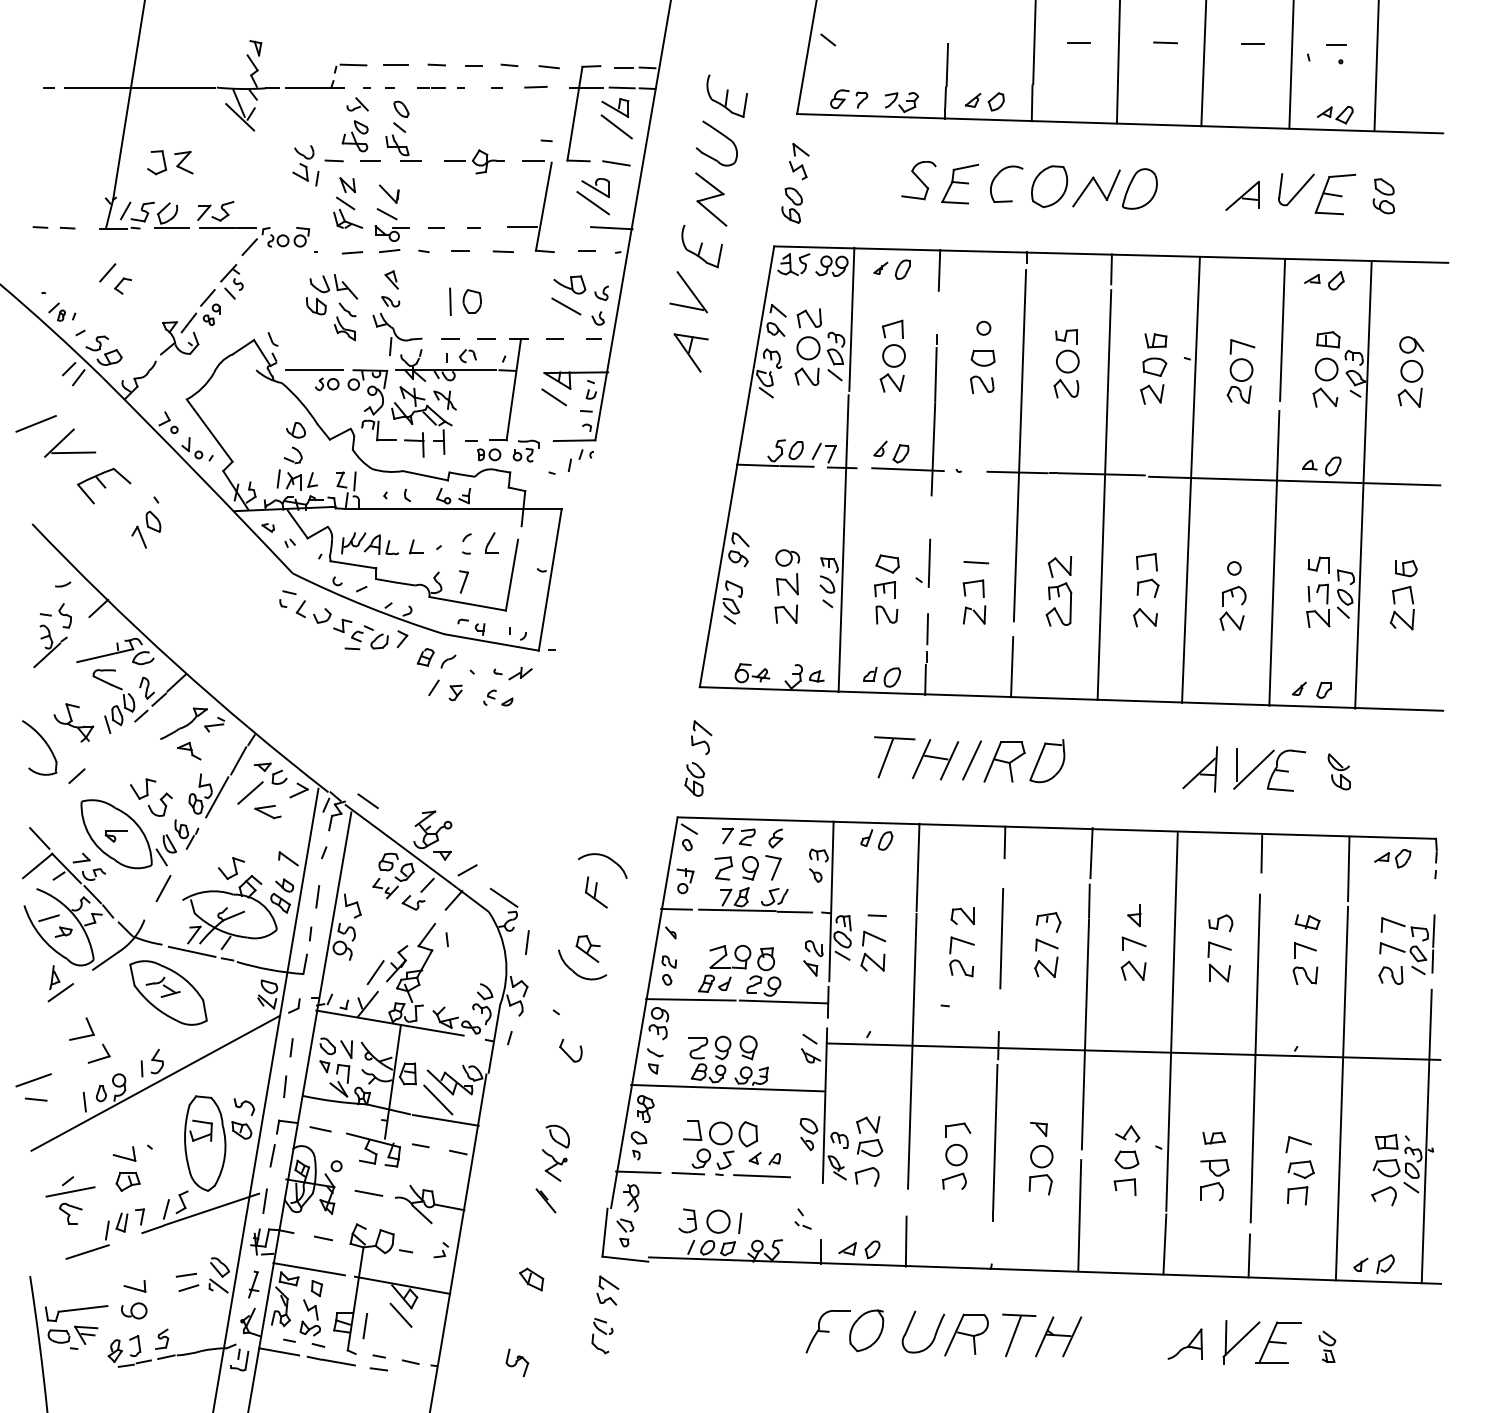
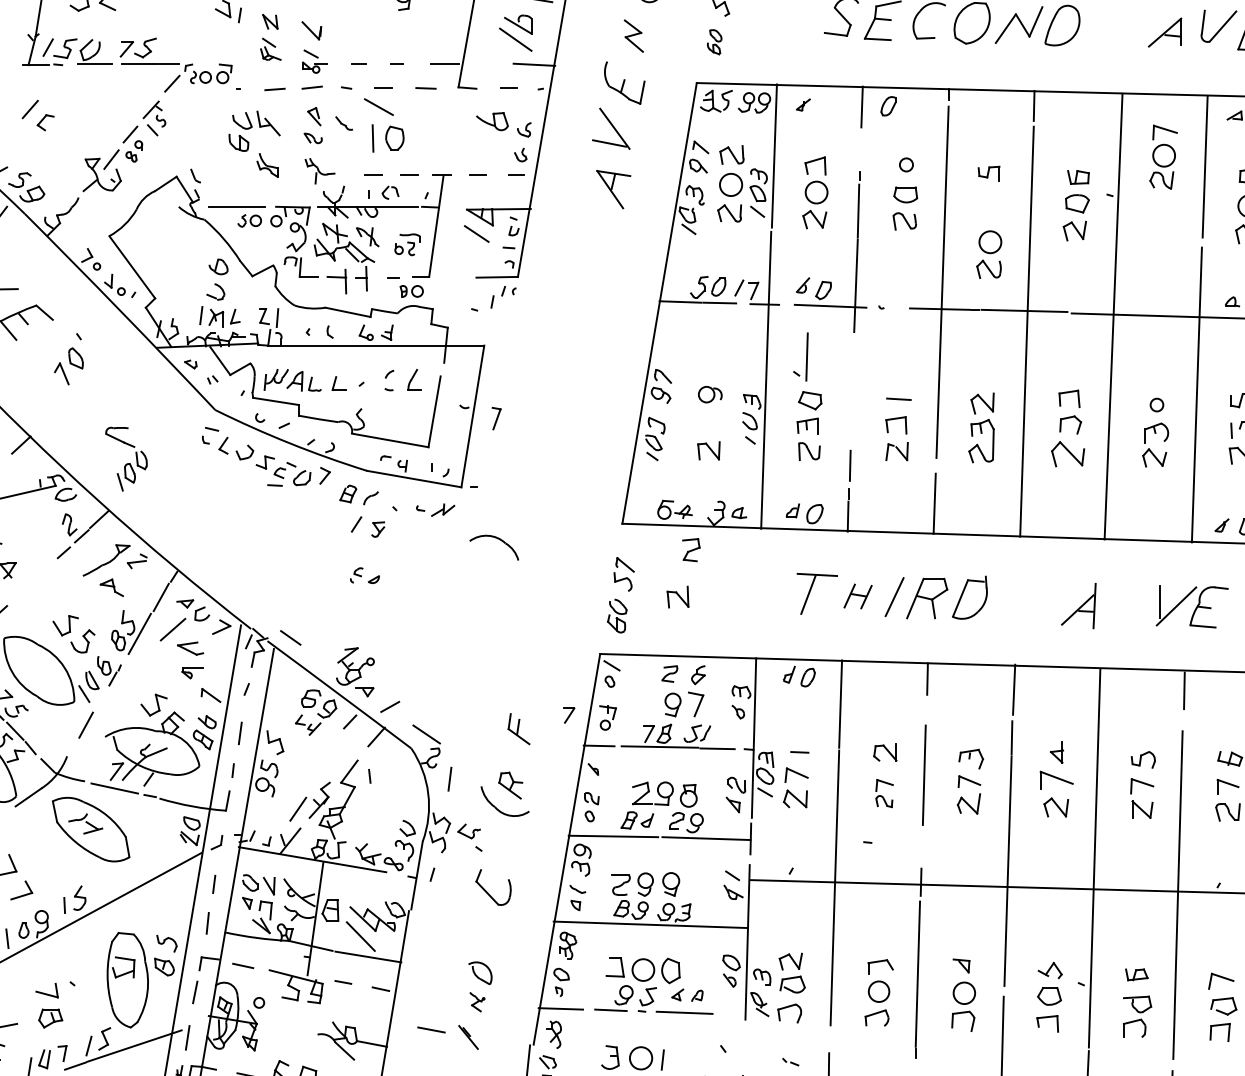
part: (711, 199) -> (634, 36), size x0.6
part: (791, 205) -> (714, 42), size x0.7
part: (348, 212) -> (271, 49), size x0.7
part: (391, 224) -> (314, 61), size x0.7
part: (902, 269) -> (888, 106), moved
line: (566, 306) -> (379, 107), moved
part: (347, 309) -> (344, 123), moved
part: (397, 334) -> (320, 171), size x0.6
part: (1240, 371) -> (1163, 157), moved
part: (1066, 373) -> (989, 254), moved
part: (525, 450) -> (407, 244), moved
part: (923, 562) -> (801, 356), moved
part: (463, 581) -> (496, 418), moved
part: (787, 584) -> (678, 597), moved
part: (1145, 617) -> (1068, 454), size x1.4
part: (498, 697) -> (365, 575), moved
part: (113, 701) -> (126, 459), moved
part: (935, 759) -> (858, 596), size x0.6
part: (1199, 769) -> (1078, 606), moved
part: (727, 835) -> (569, 715), moved
part: (115, 836) -> (192, 673), moved
part: (605, 857) -> (497, 539), moved
part: (723, 868) -> (691, 550), moved
part: (413, 902) -> (469, 831), moved
part: (1133, 943) -> (1056, 780), size x1.4
part: (961, 956) -> (884, 793), size x0.7
part: (570, 1050) -> (493, 887), size x1.6
part: (554, 1165) -> (477, 1002), size x0.6
line: (368, 1192) -> (431, 1029), moved
part: (802, 1225) -> (790, 1062), moved

